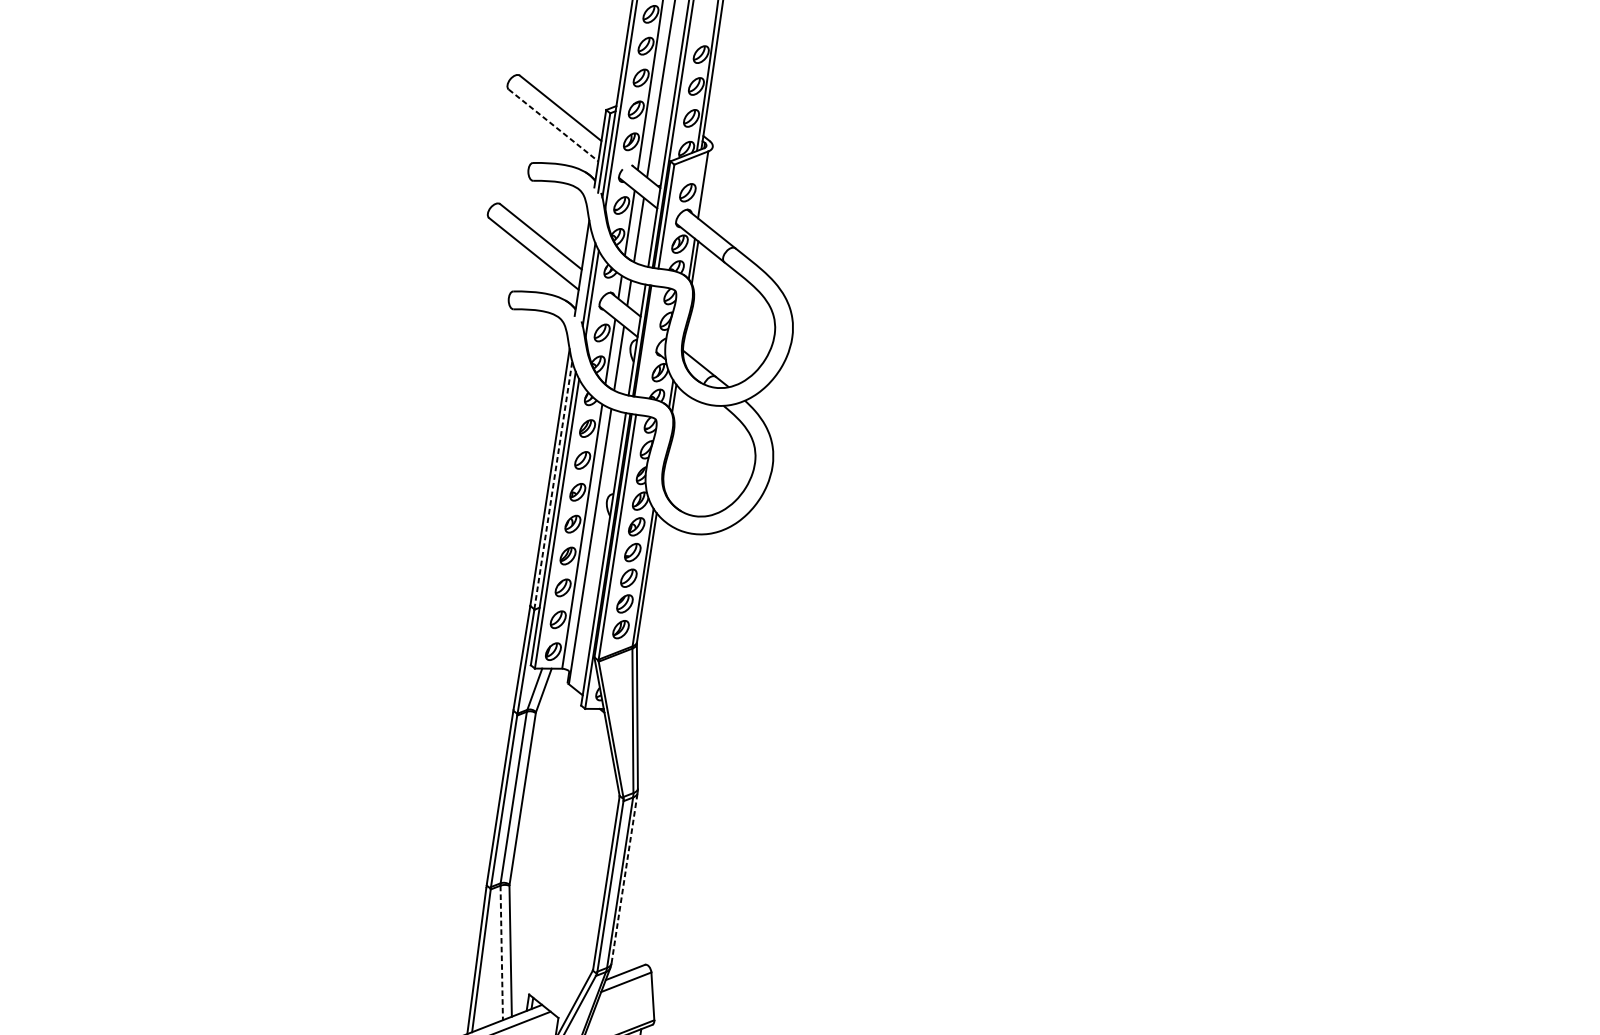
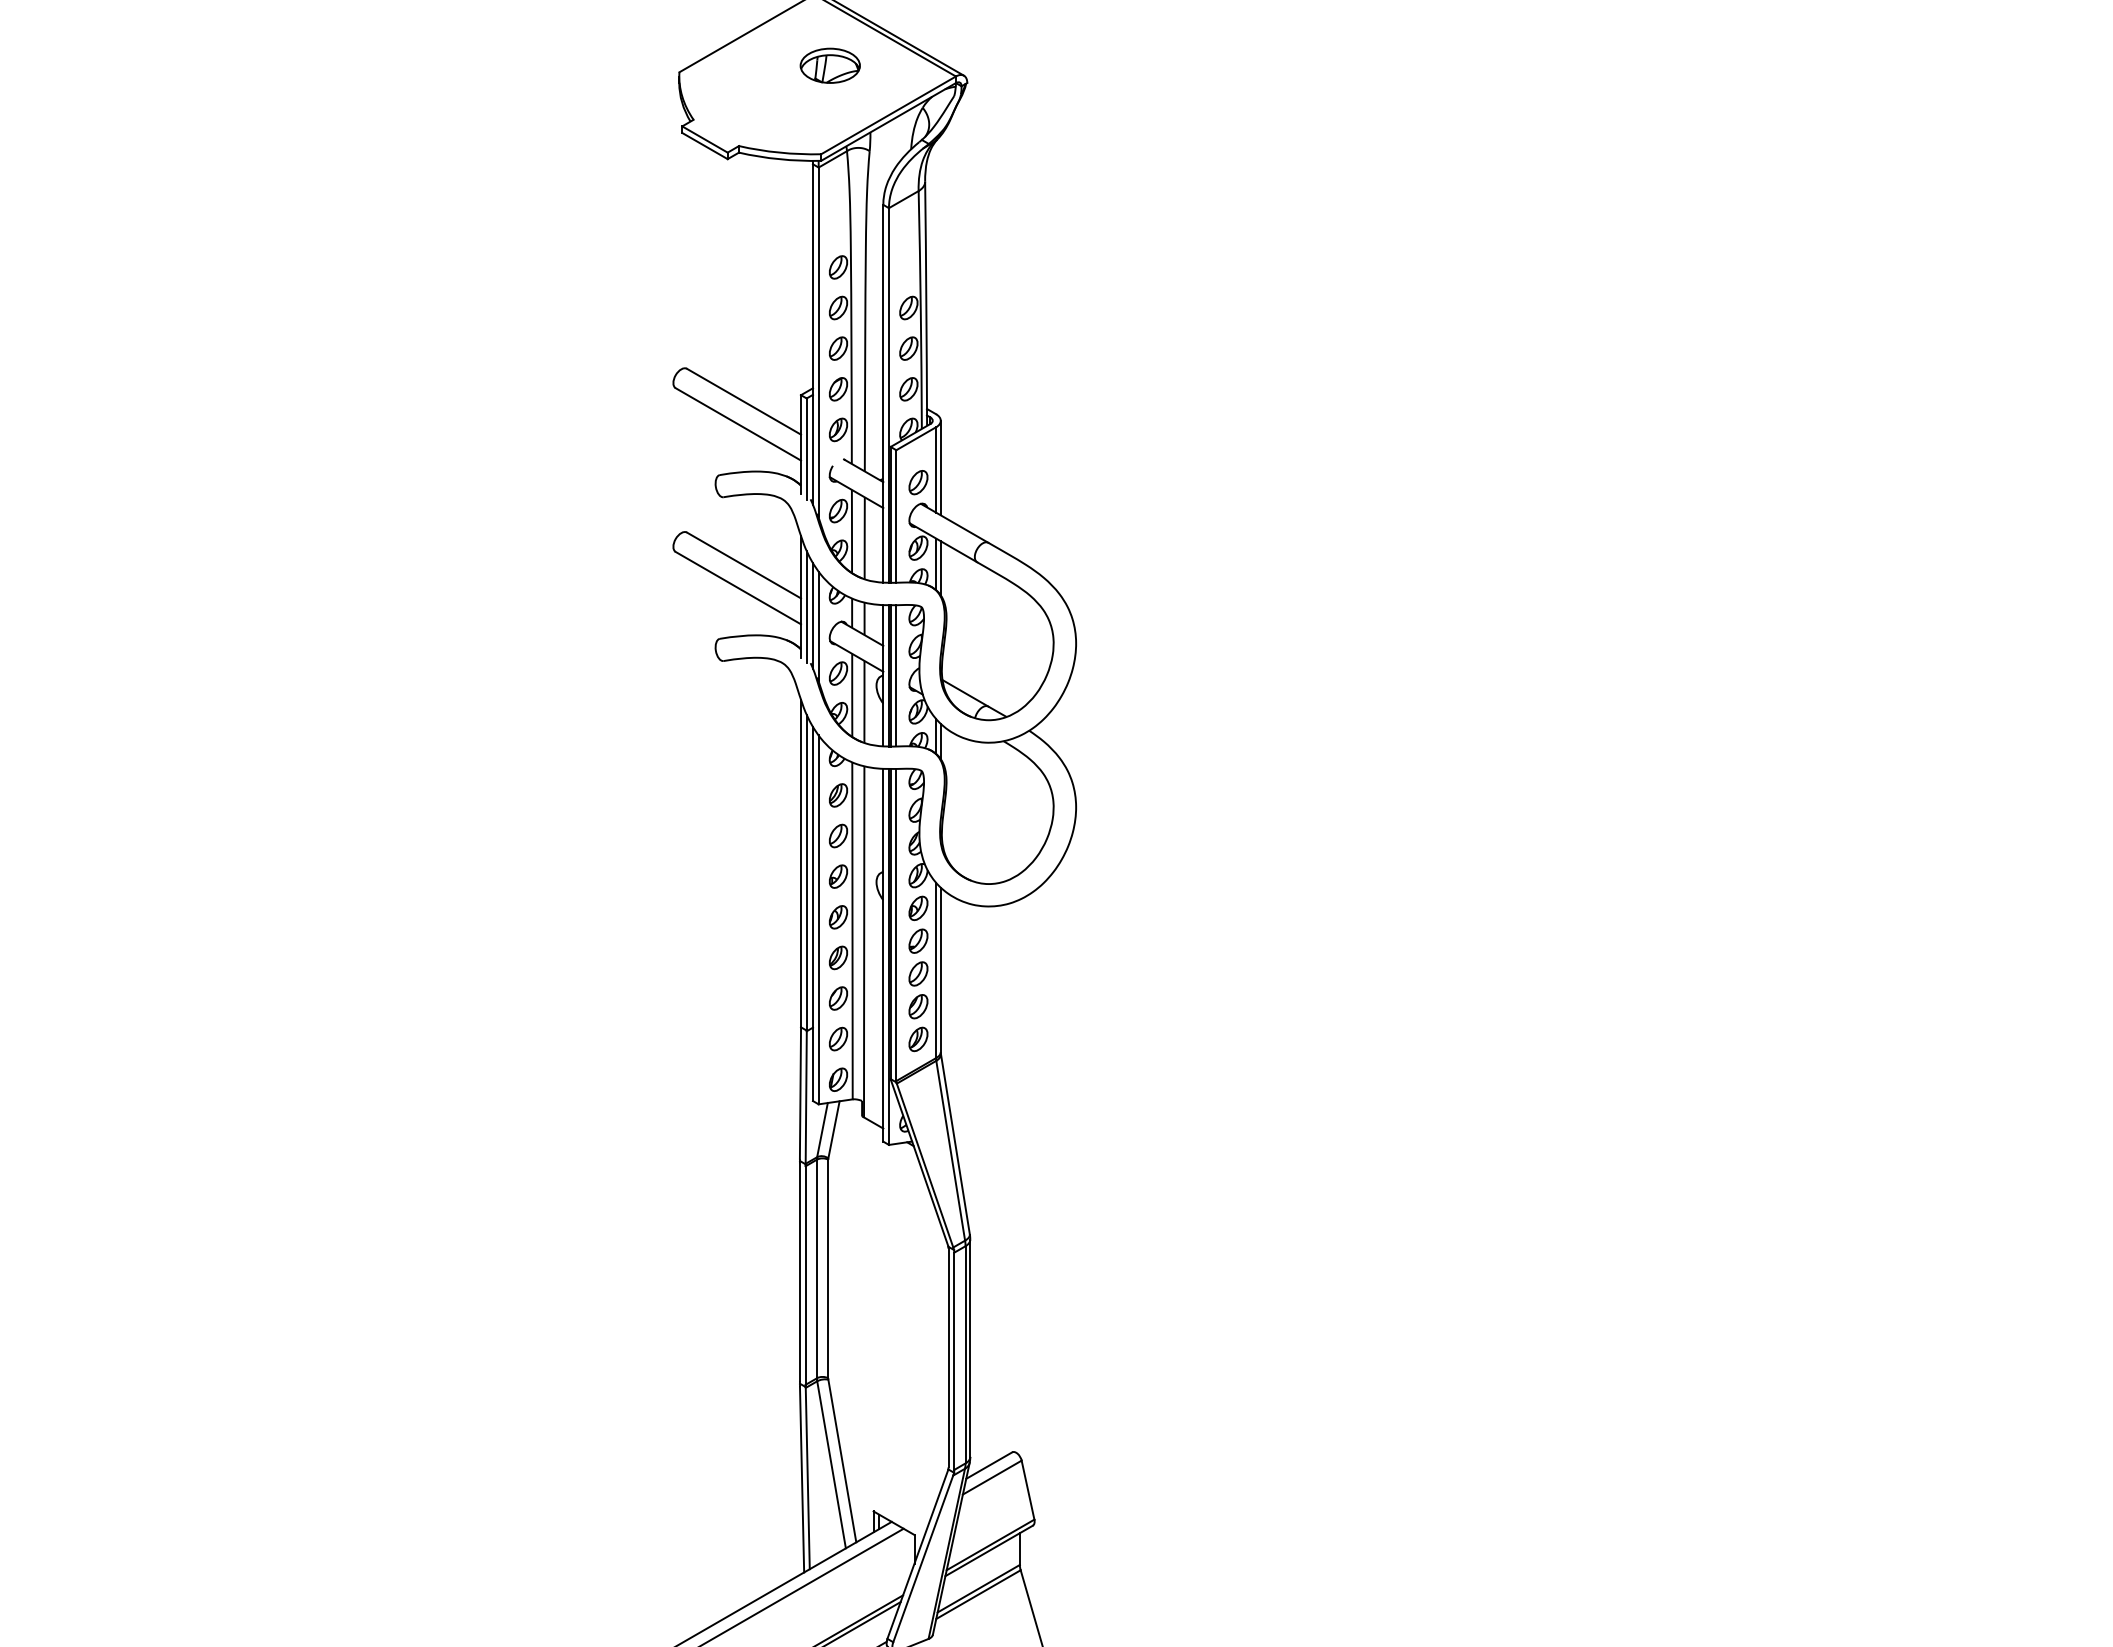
line: (553, 125) -> (738, 424), dashed -> solid
line: (706, 183) -> (940, 467), added
line: (585, 277) -> (806, 607), added
line: (647, 341) -> (896, 675), added
line: (553, 485) -> (806, 872), dashed -> solid
line: (624, 878) -> (970, 1348), dashed -> solid
line: (501, 952) -> (831, 1464), dashed -> solid

